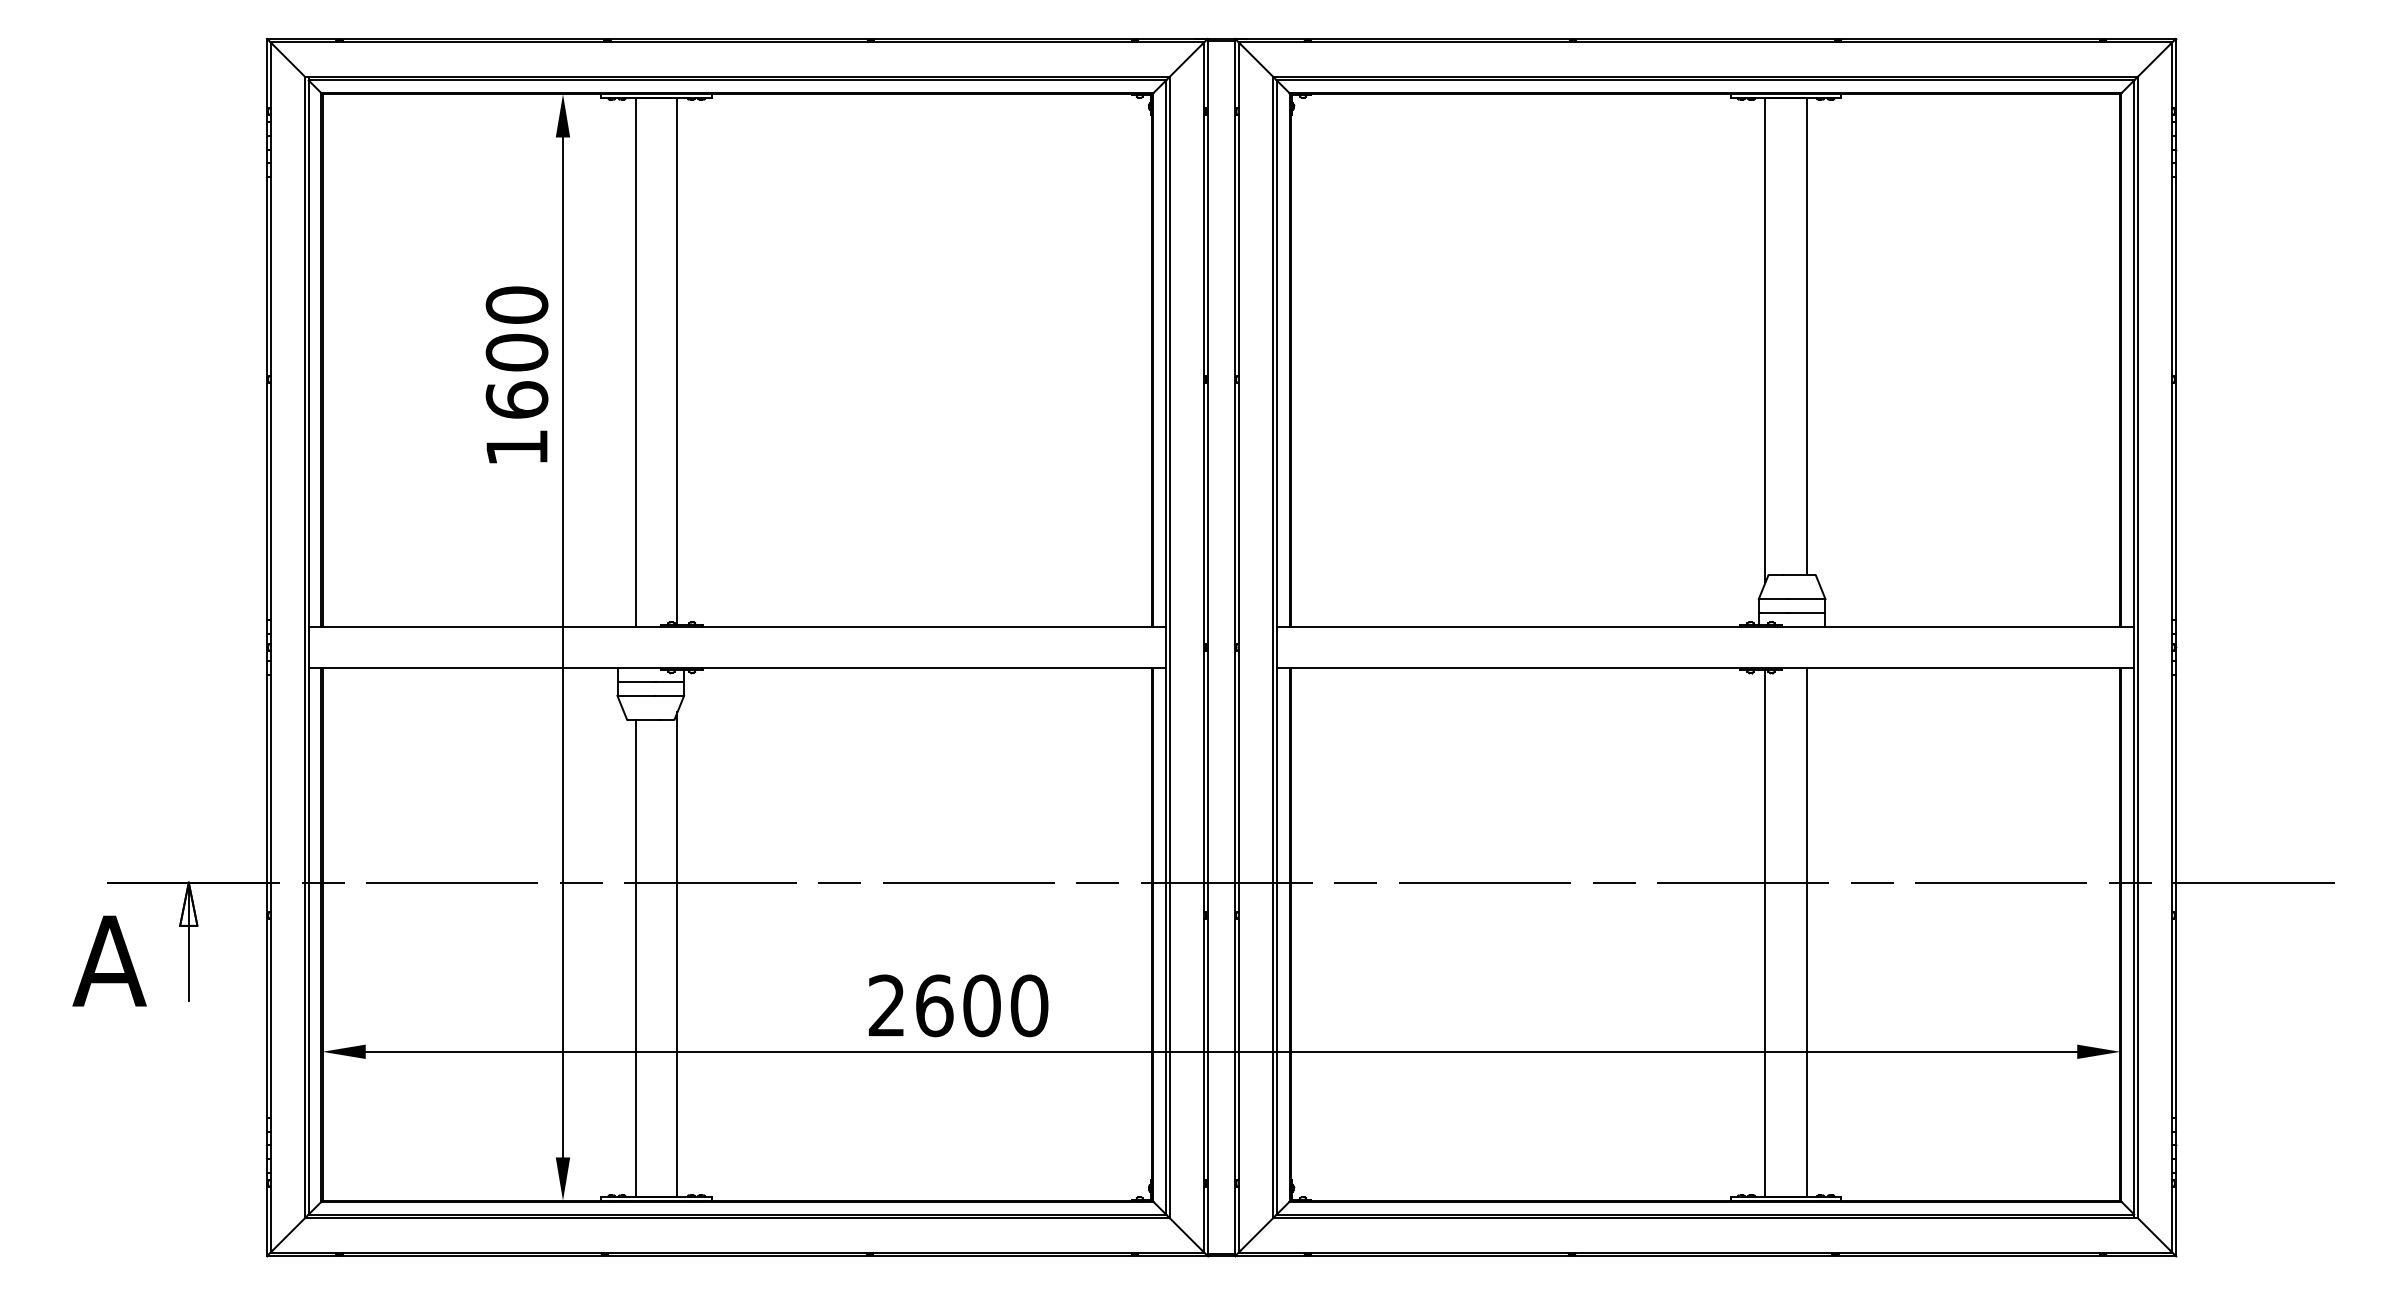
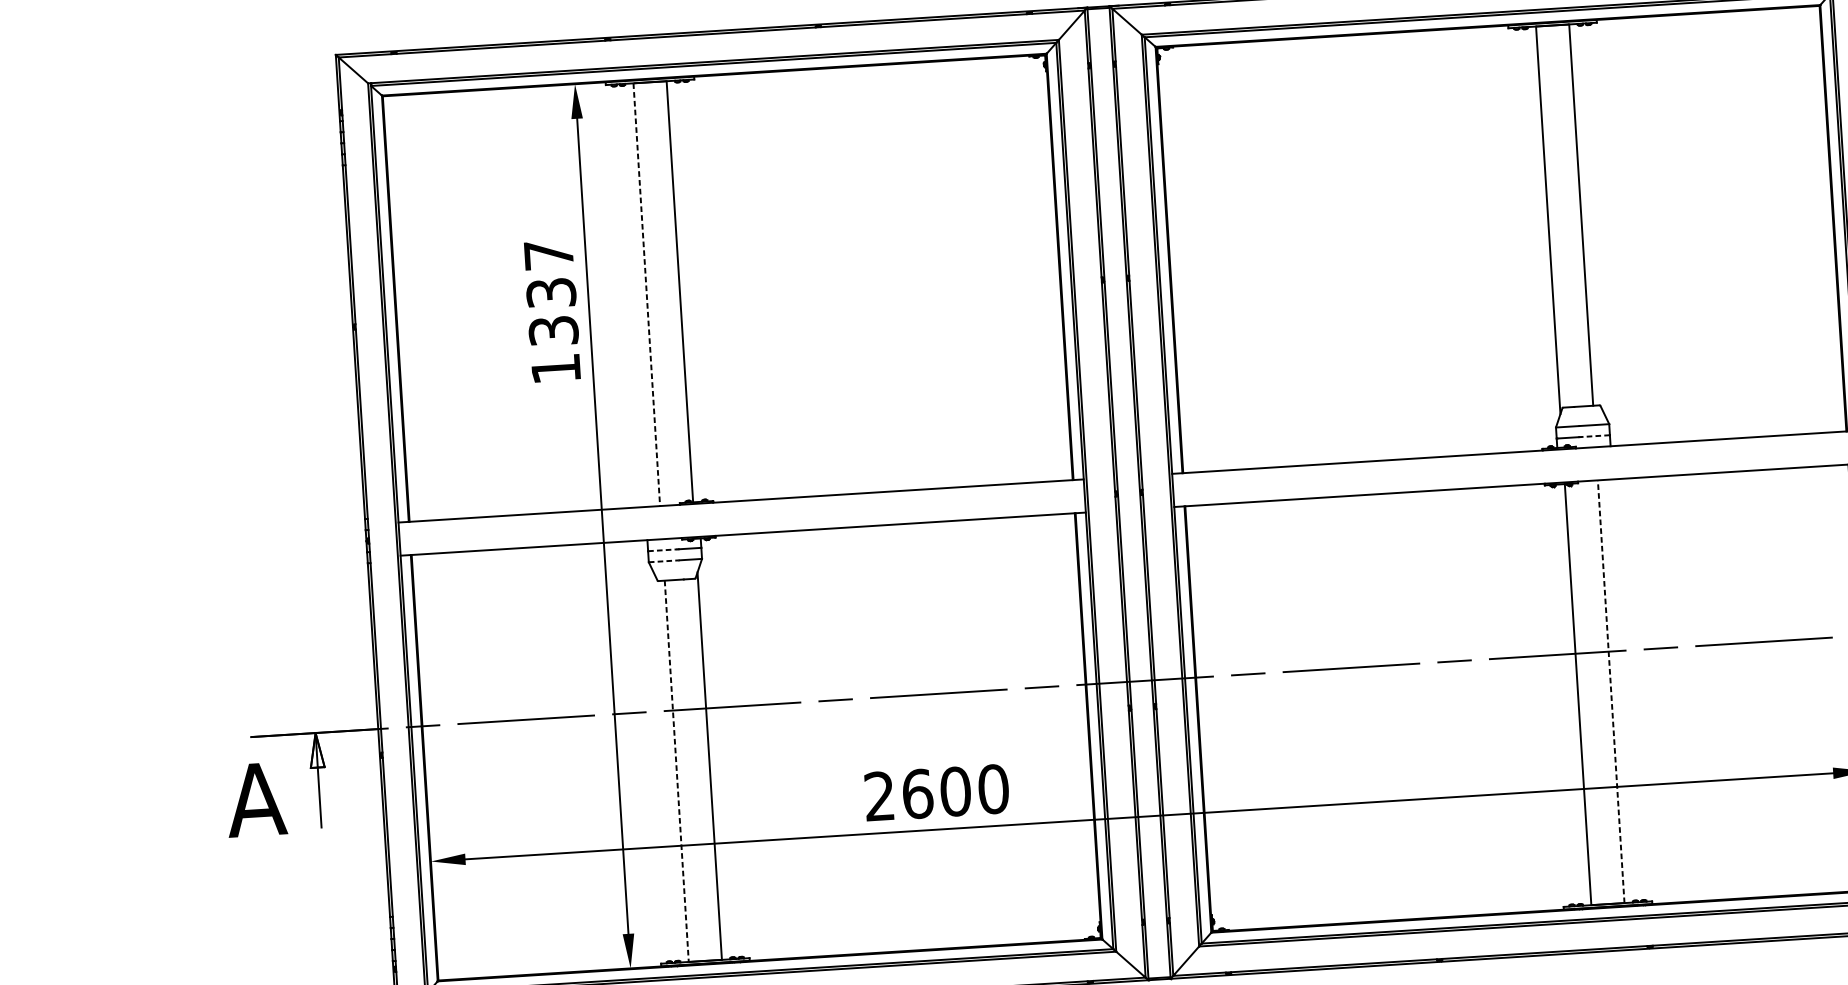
text: (516, 352) -> (550, 292), 1600 -> 1337
line: (635, 362) -> (646, 294), solid -> dashed
line: (1806, 612) -> (1594, 435), solid -> dashed
line: (636, 682) -> (663, 550), solid -> dashed
line: (636, 695) -> (663, 560), solid -> dashed
line: (1806, 932) -> (1610, 691), solid -> dashed
line: (635, 958) -> (676, 771), solid -> dashed

